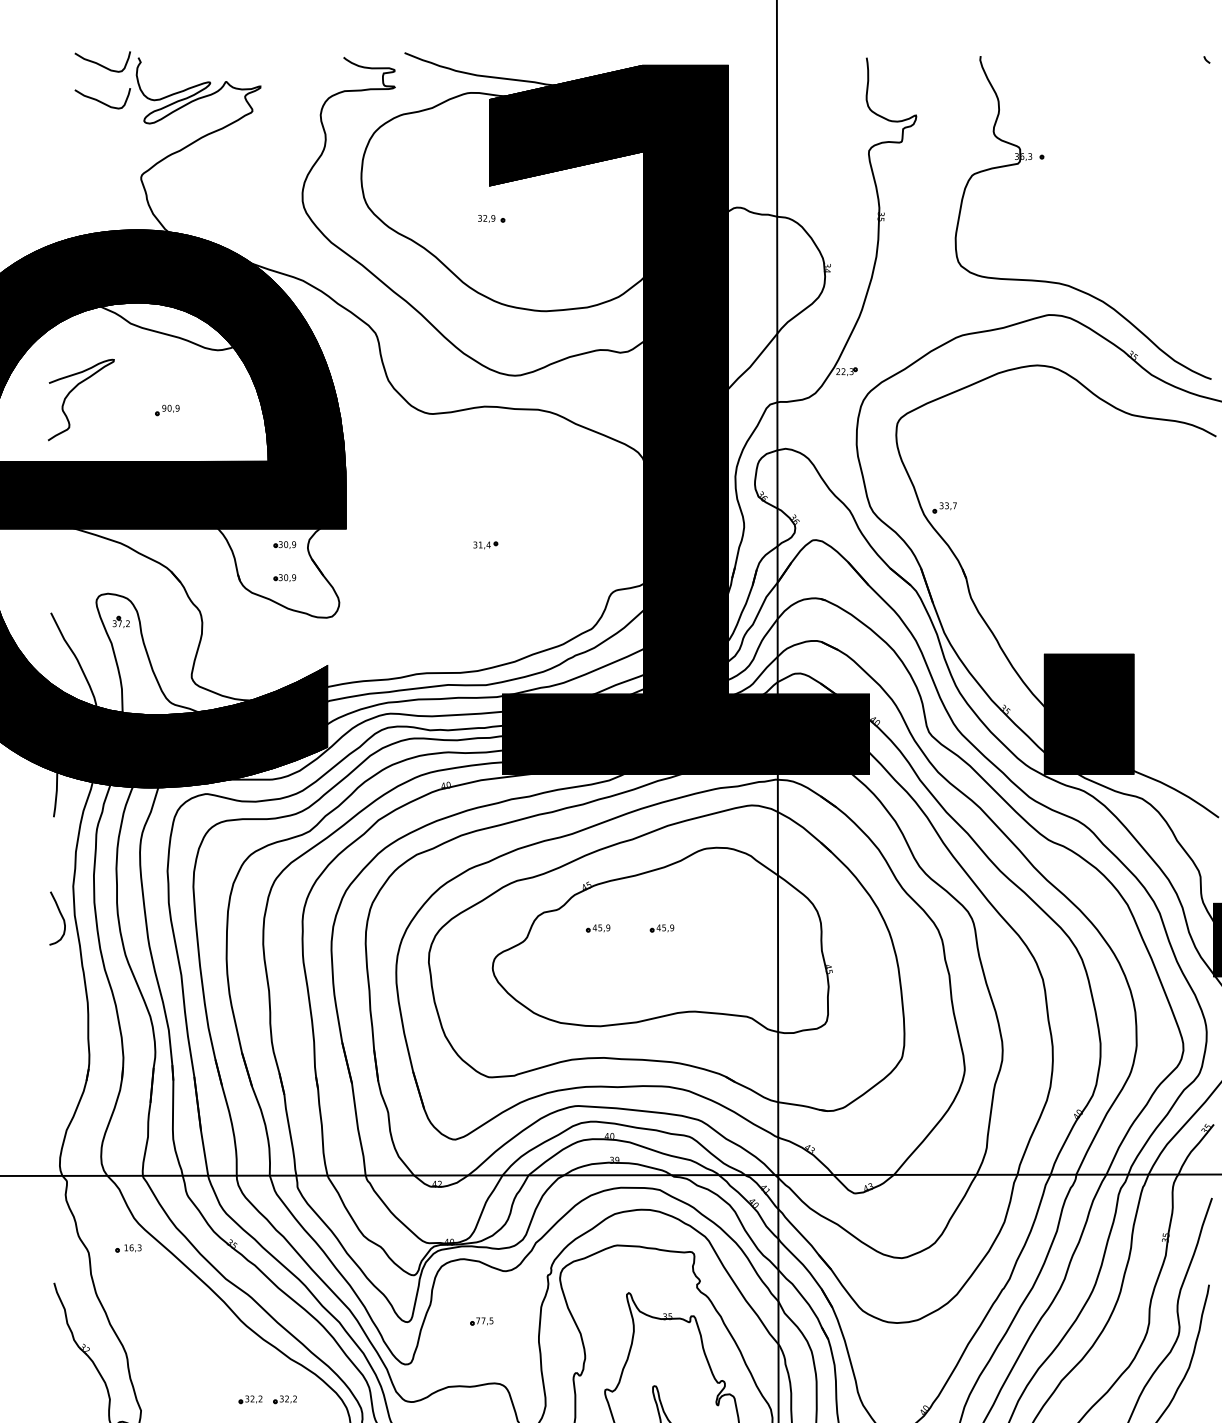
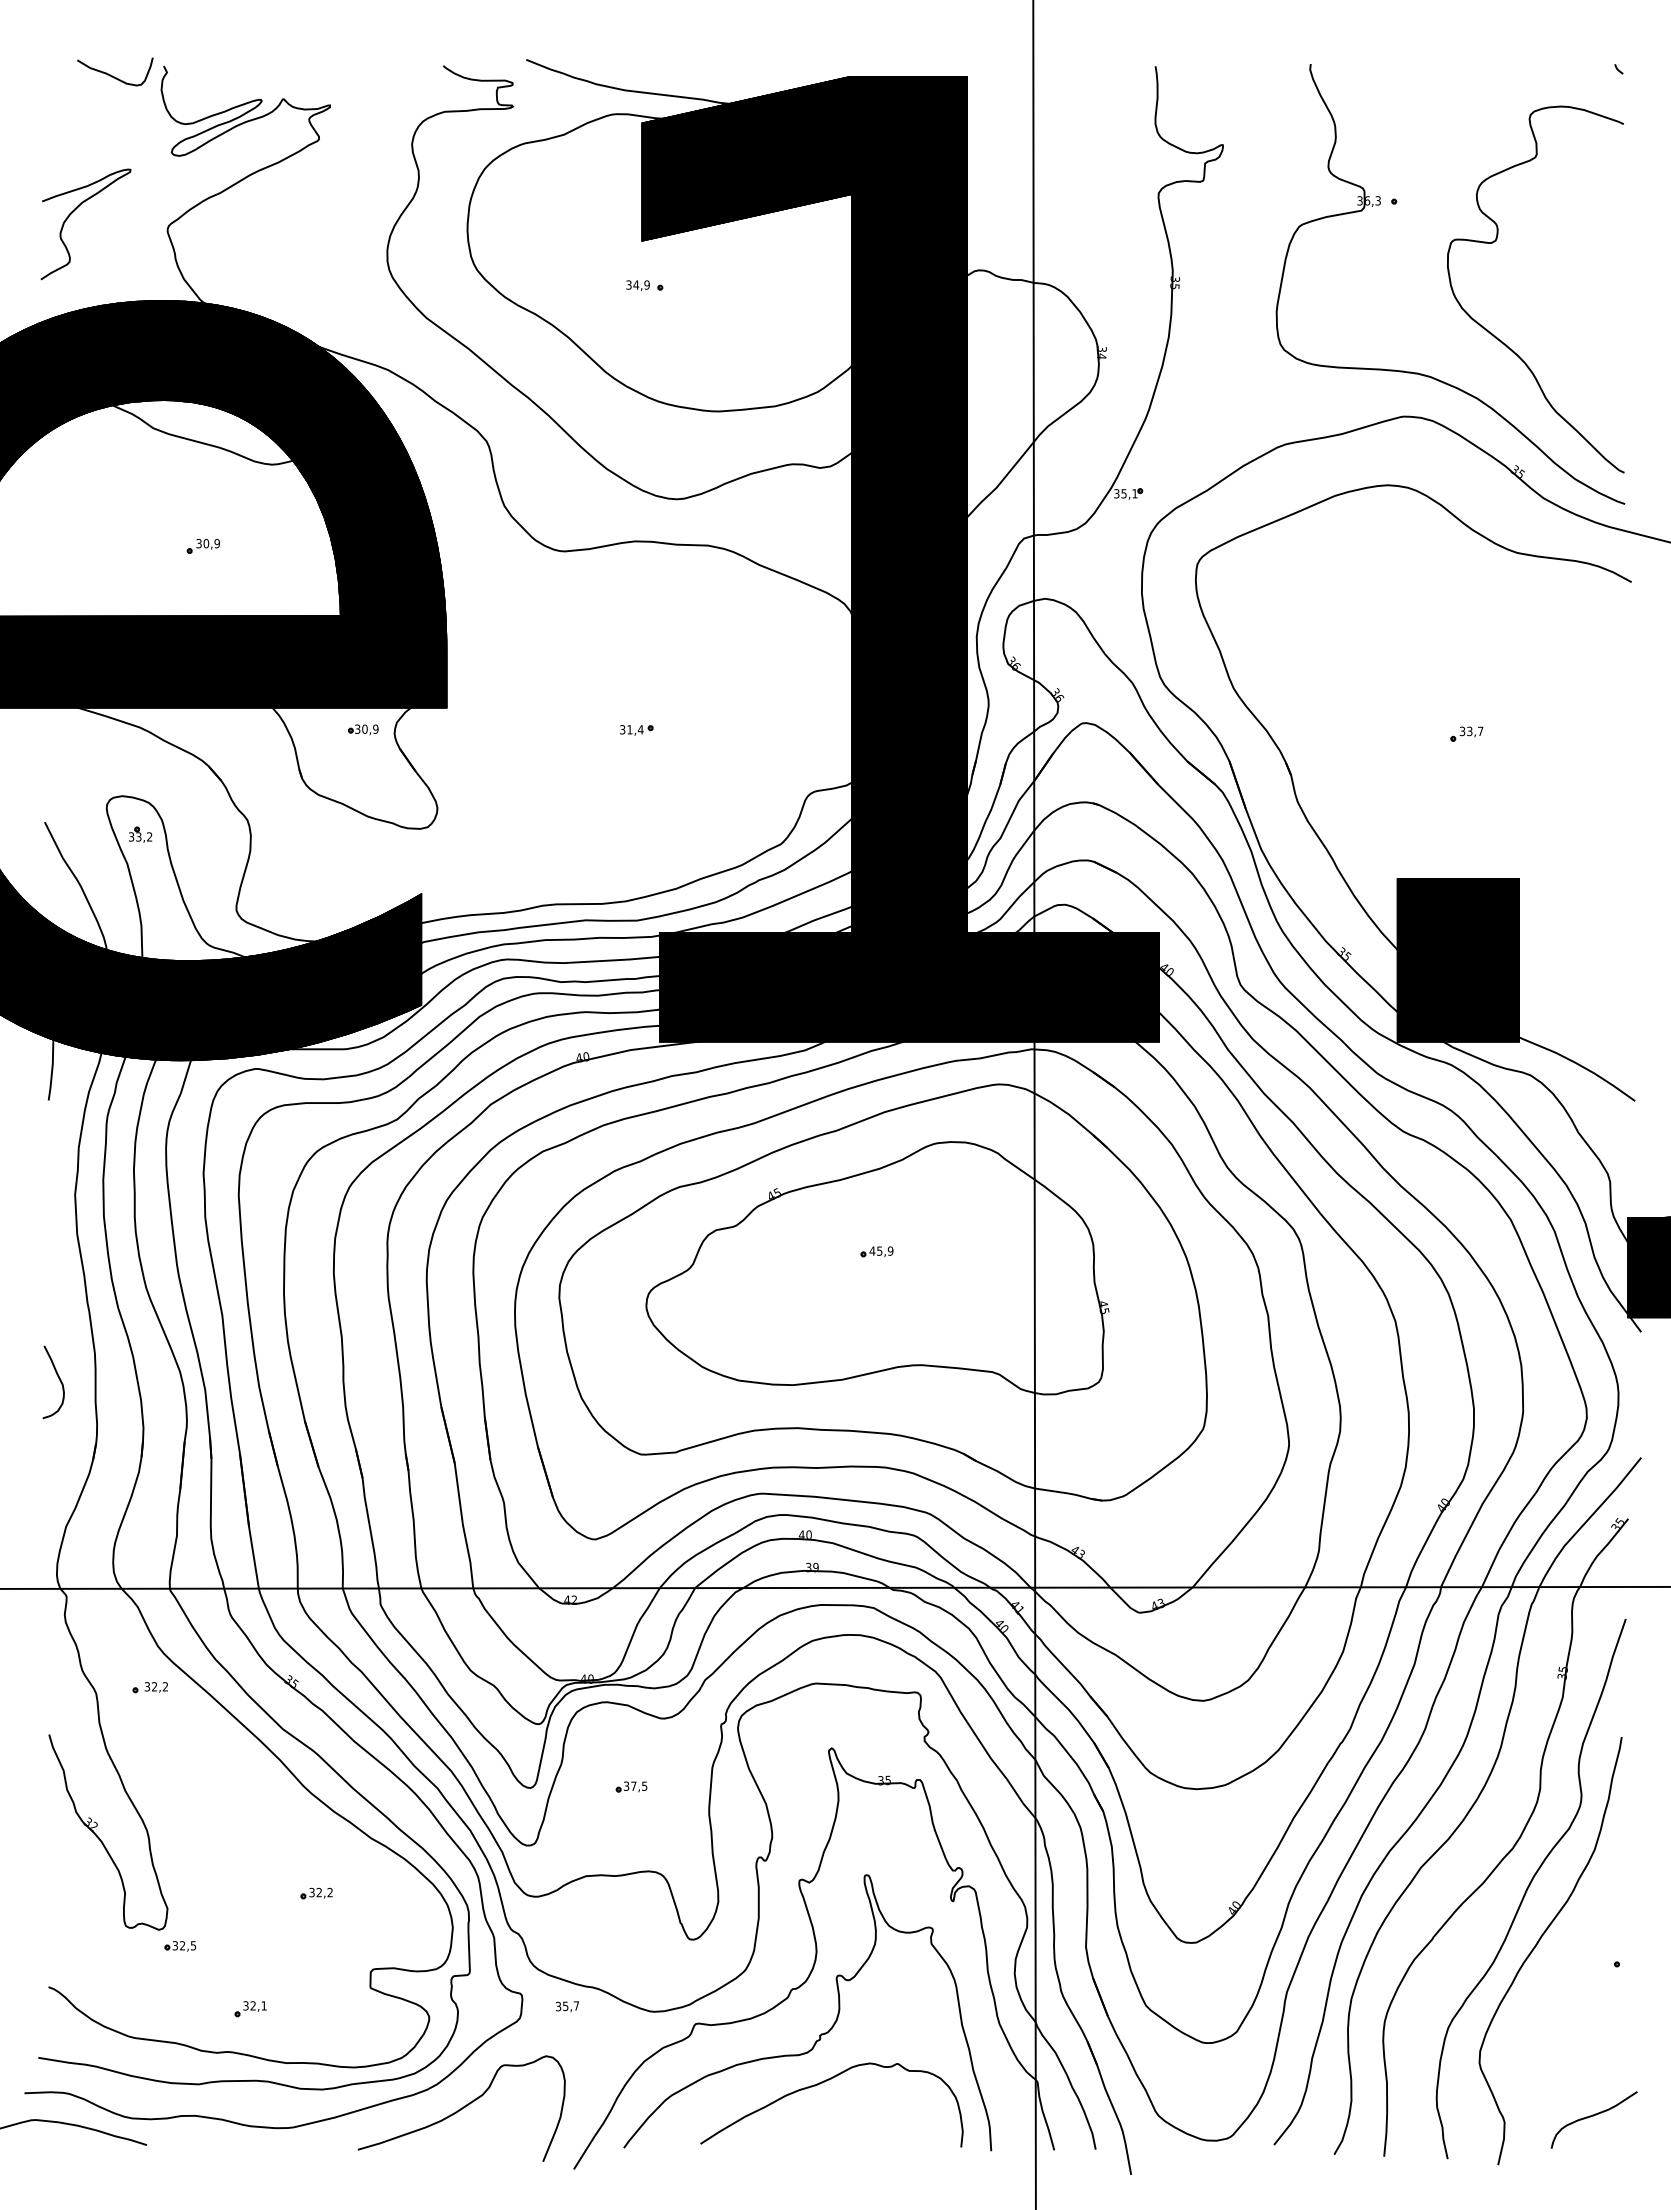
curve: (100, 101) -> (112, 125), removed
text: (485, 217) -> (636, 284), 32,9 -> 34,9
curve: (1116, 255) -> (1495, 335), added
text: (844, 371) -> (1125, 493), 22,3 -> 35,1
curve: (72, 391) -> (73, 212), moved
text: (163, 408) -> (198, 543), 90,9 -> 30,9
part: (944, 507) -> (1466, 733), moved
part: (284, 577) -> (362, 774), removed
text: (119, 623) -> (138, 836), 37,2 -> 33,2
curve: (61, 917) -> (59, 1380), moved
part: (597, 928) -> (789, 1251), removed
text: (133, 1247) -> (156, 1686), 16,3 -> 32,2
text: (478, 1320) -> (626, 1785), 77,5 -> 37,5
part: (285, 1399) -> (363, 1893), removed

